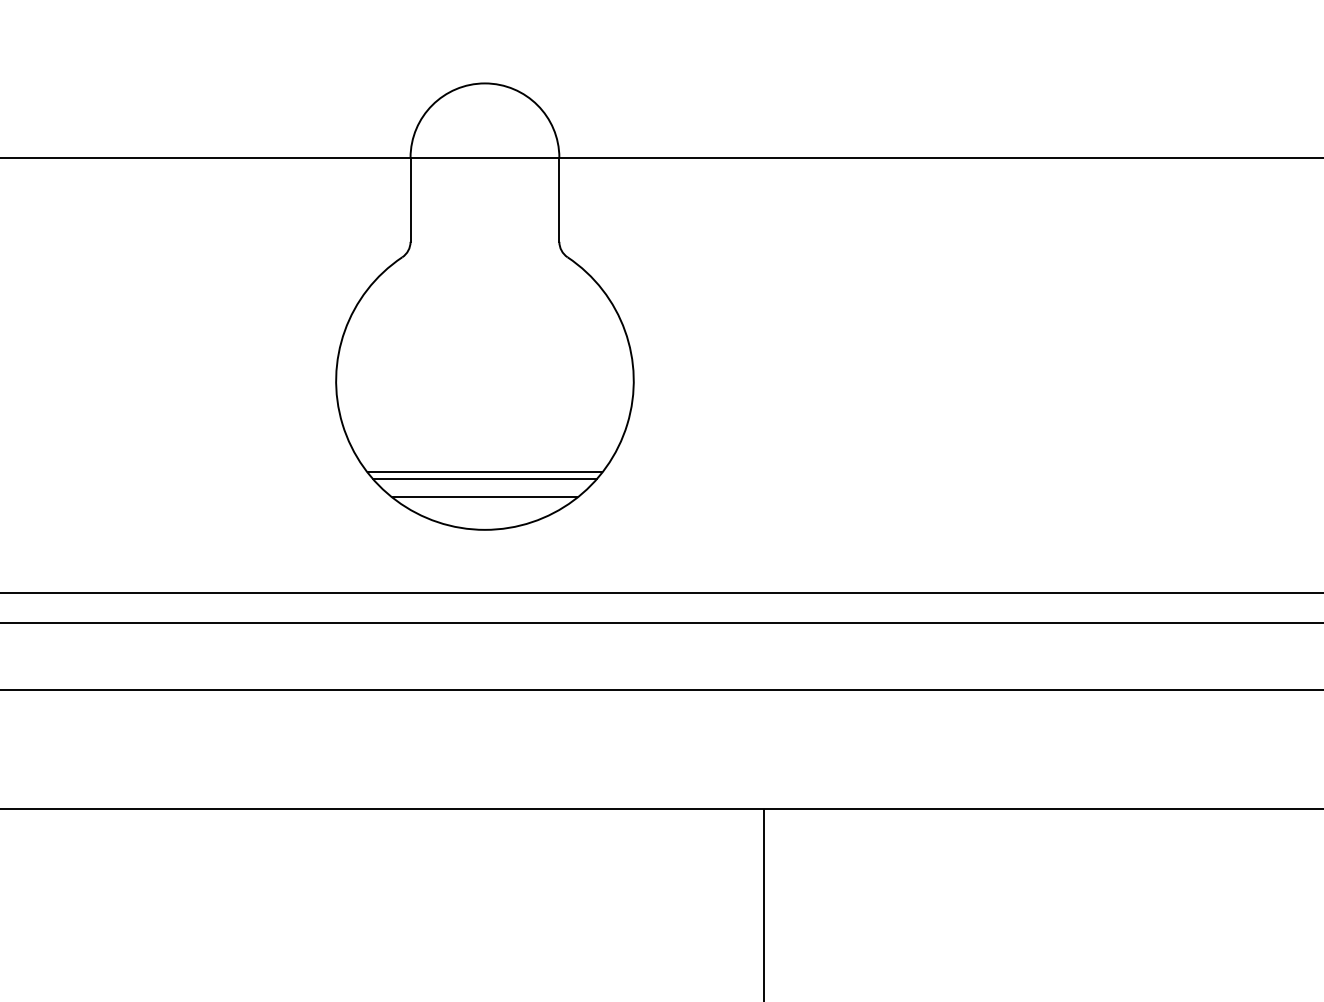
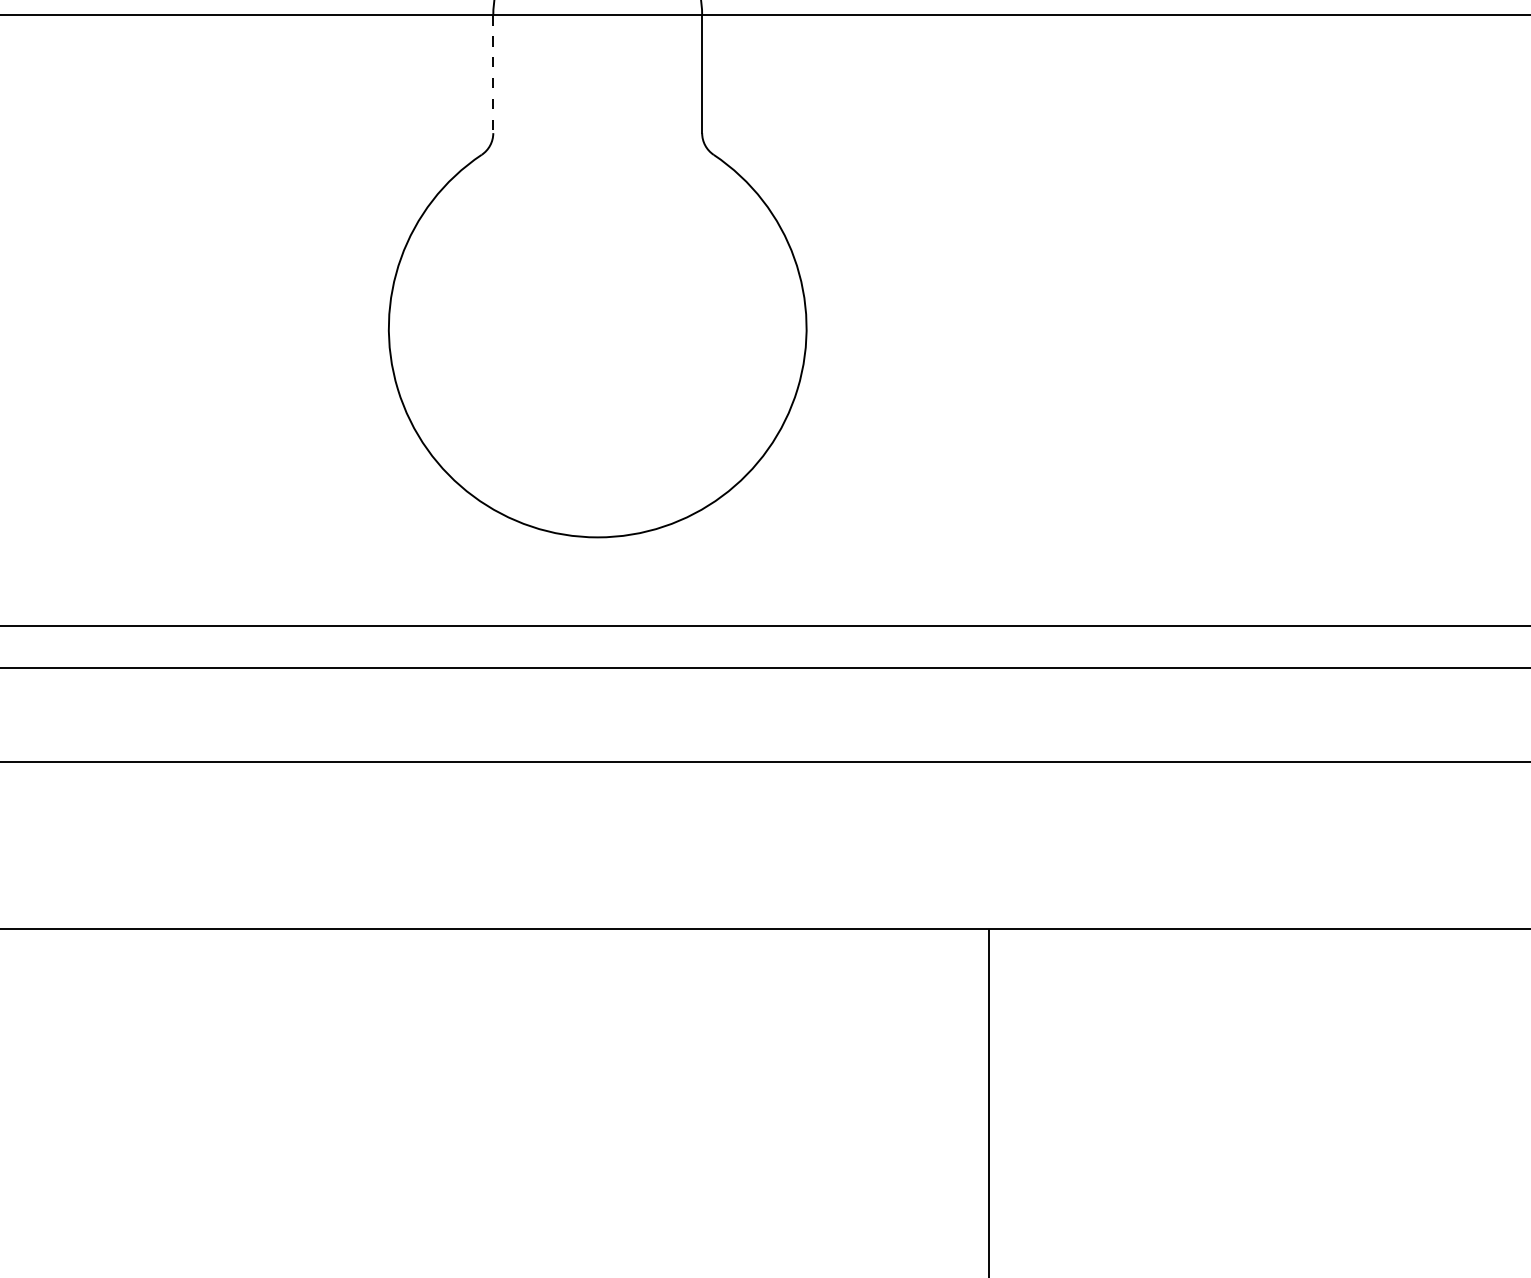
line: (410, 200) -> (493, 75), solid -> dashed
line: (484, 472) -> (597, 456), removed
line: (484, 478) -> (597, 465), removed
line: (484, 497) -> (597, 491), removed

